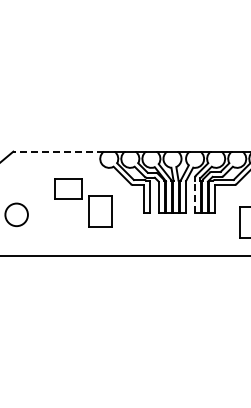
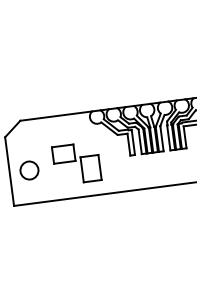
line: (58, 151) -> (56, 116), dashed -> solid
line: (194, 196) -> (168, 137), dashed -> solid
part: (83, 202) -> (76, 163), moved

